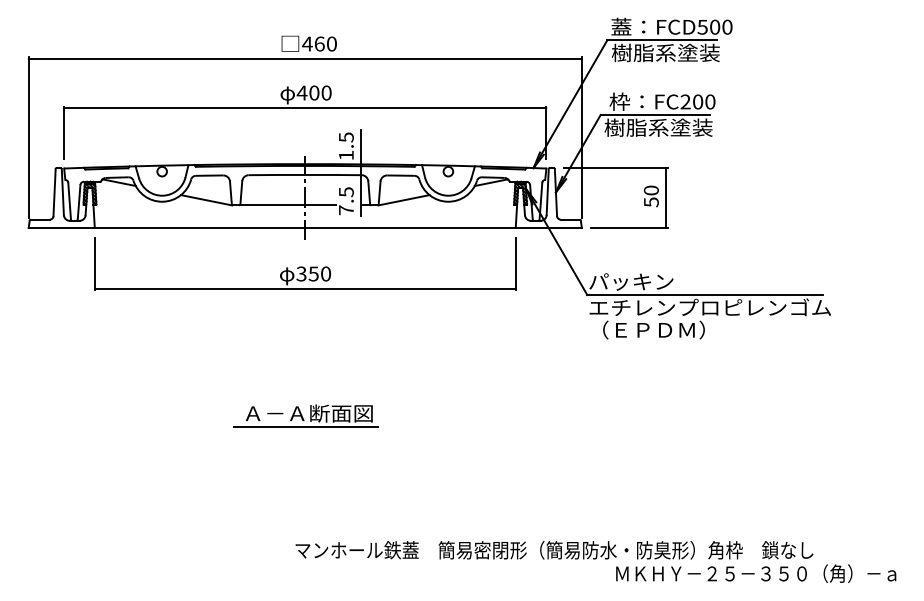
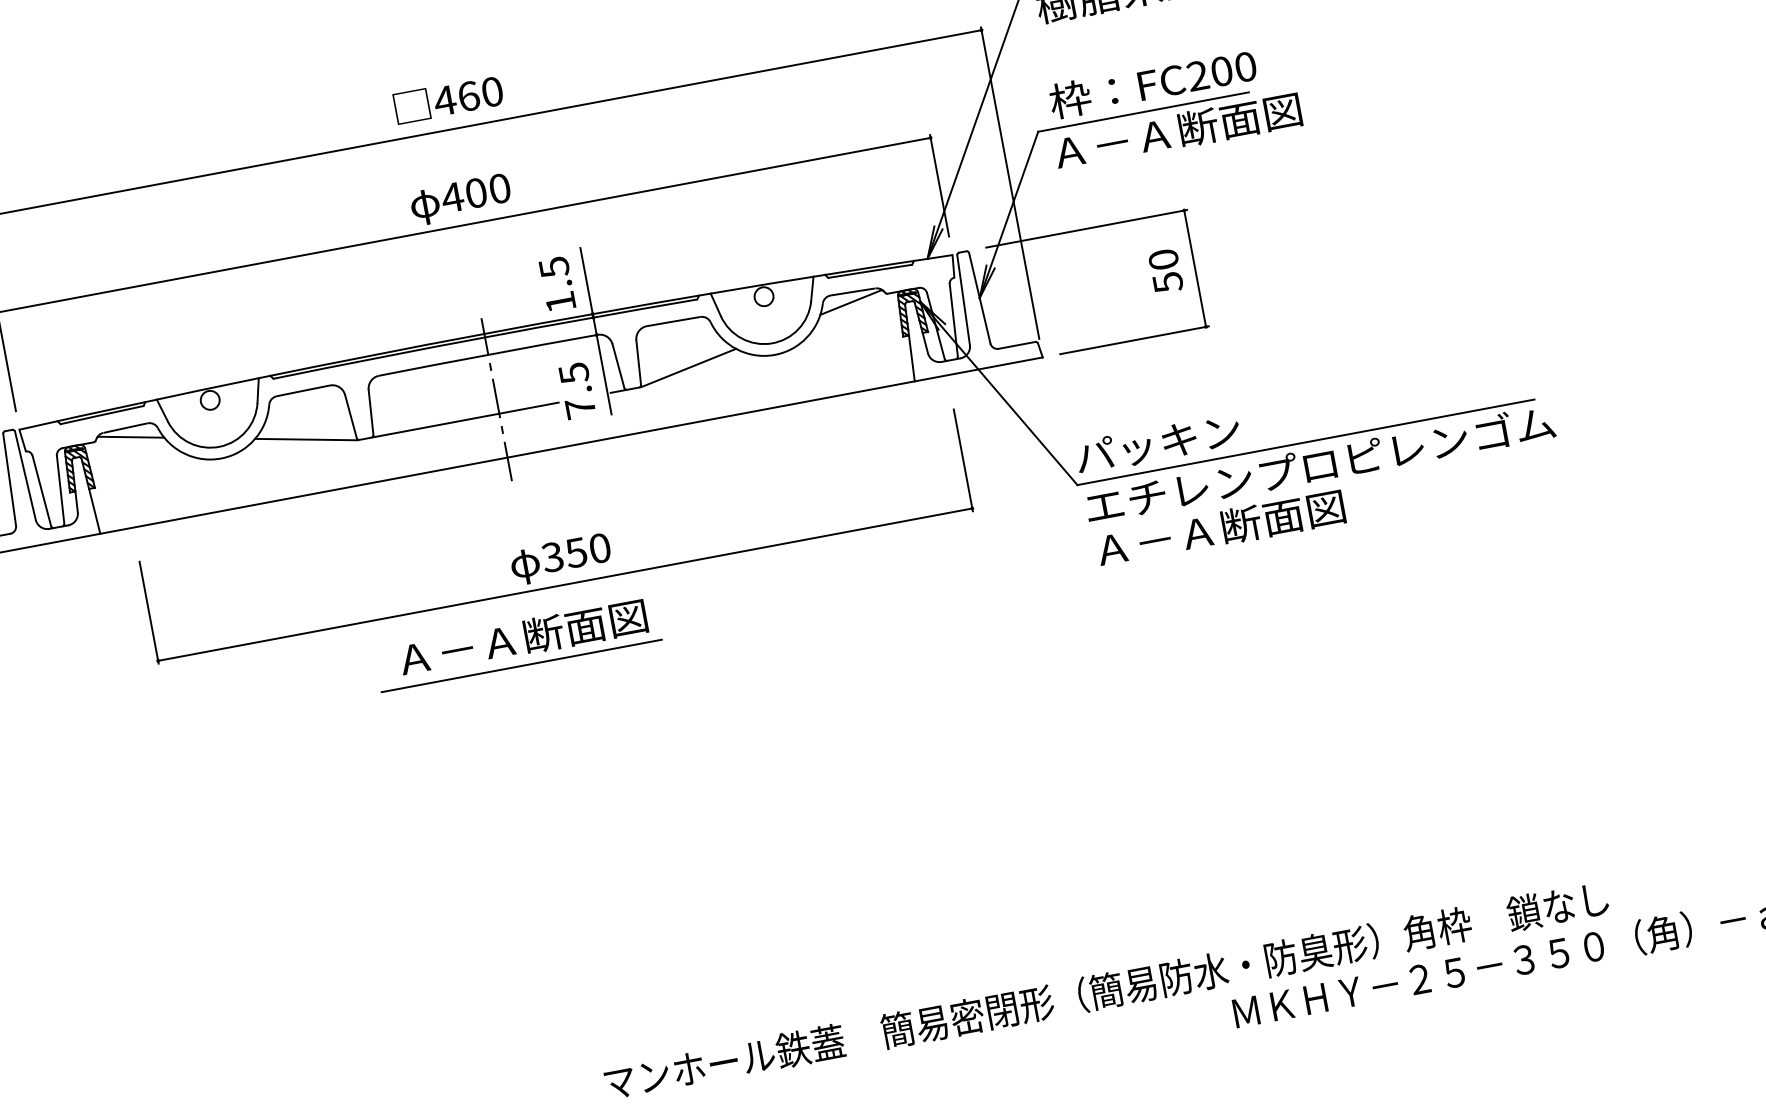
text: (668, 127) -> (1173, 131), 樹脂系塗装 -> Ａ－Ａ断面図
part: (305, 263) -> (556, 535), moved
text: (654, 329) -> (1219, 527), （ＥＰＤＭ） -> Ａ－Ａ断面図
part: (305, 415) -> (516, 643), moved

